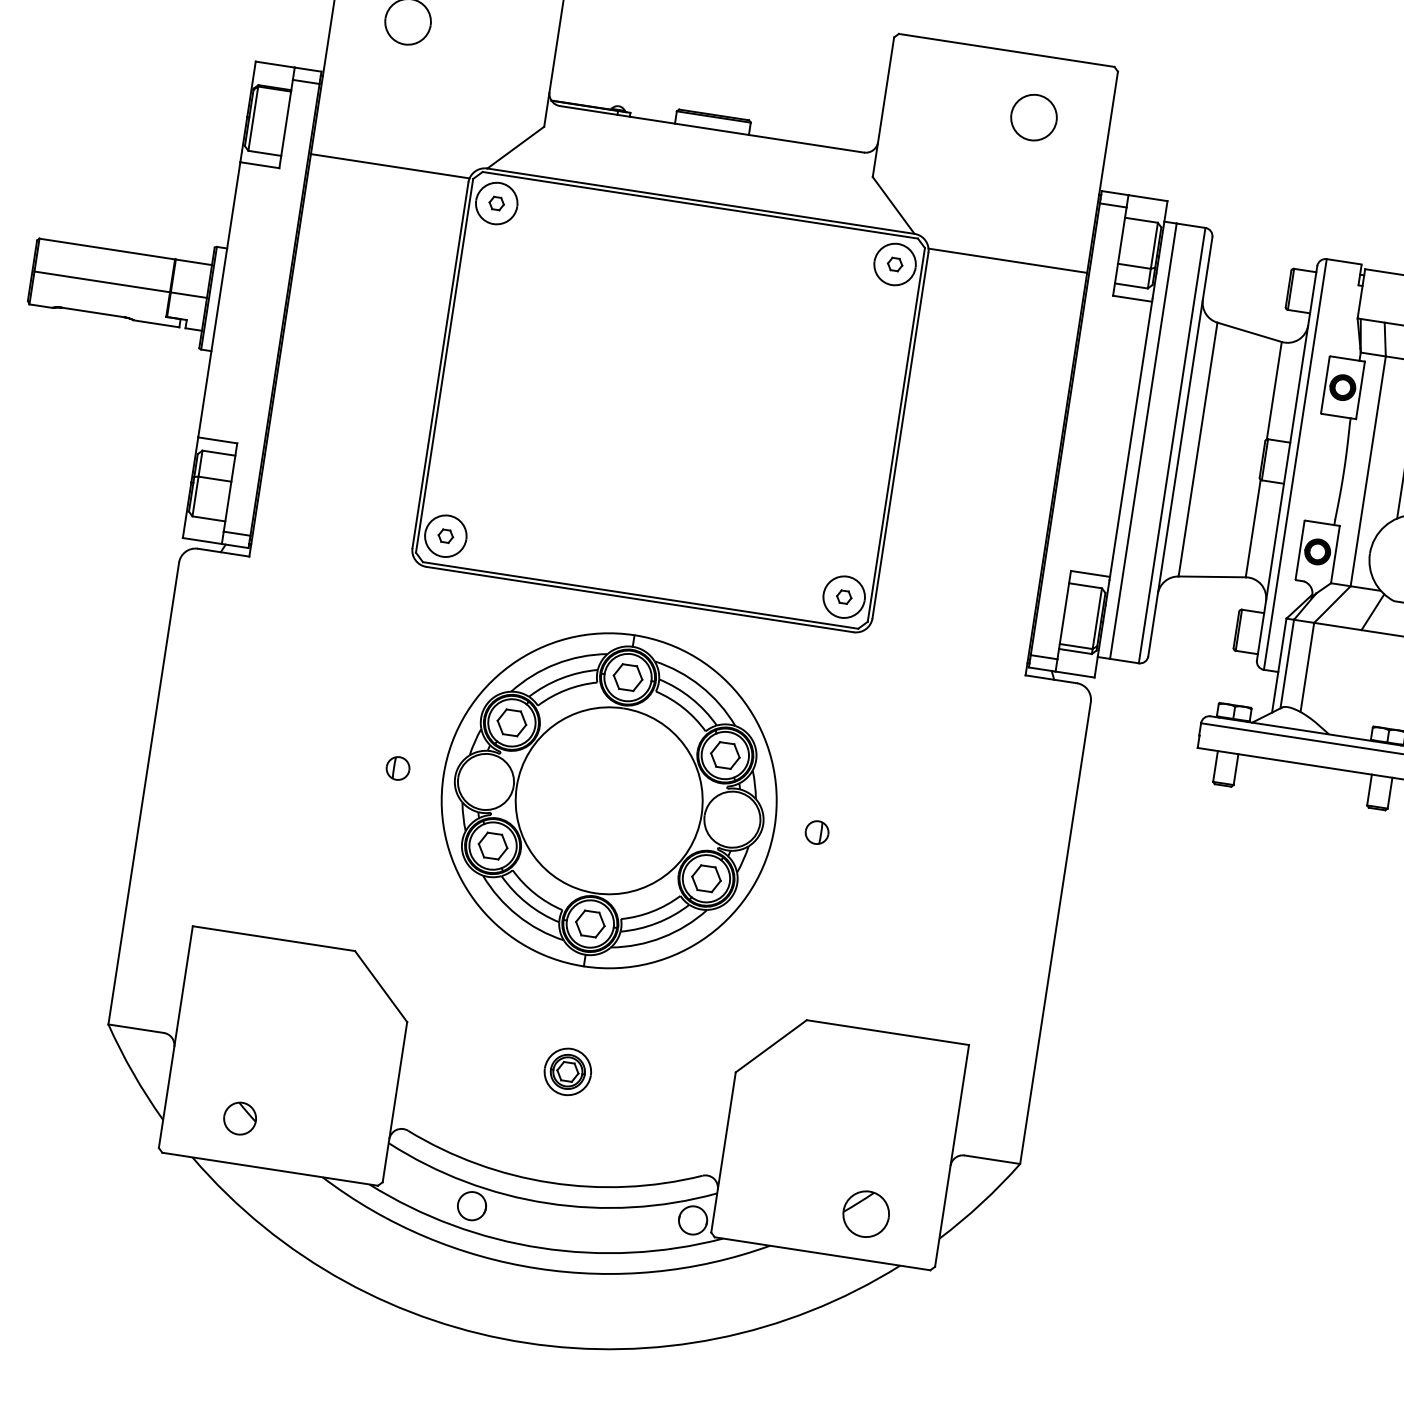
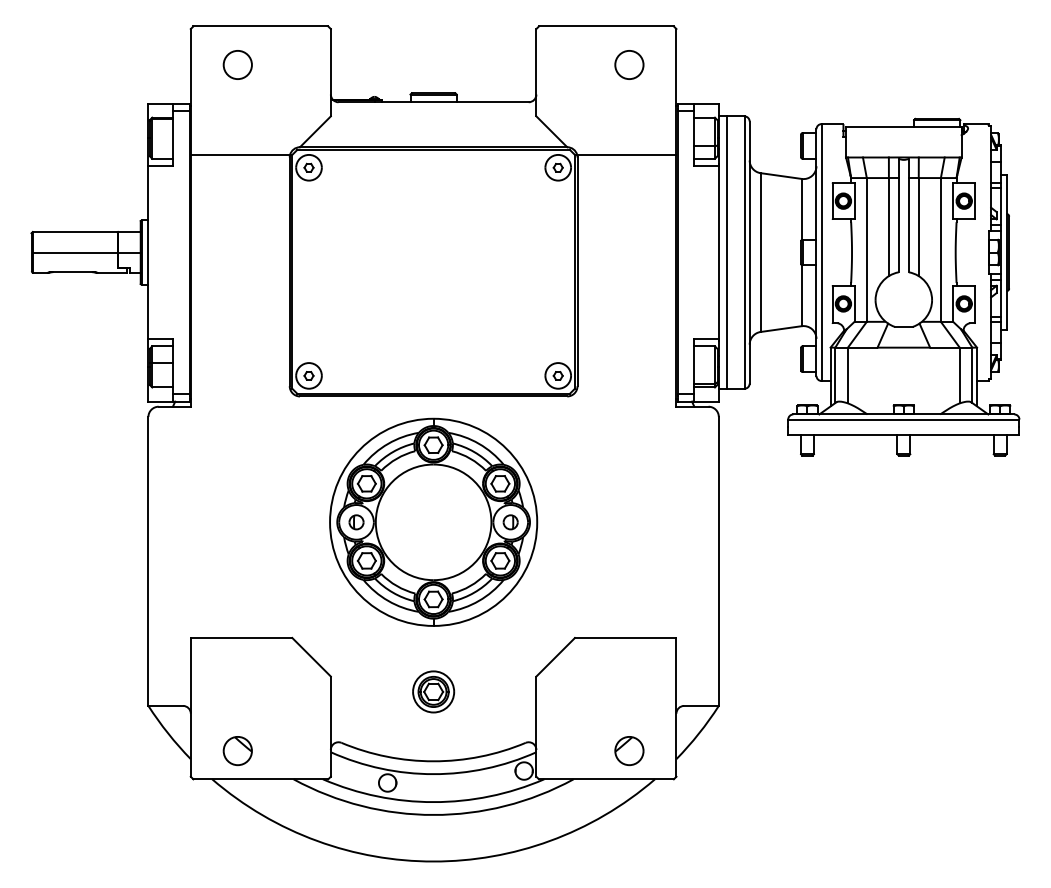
part: (397, 768) -> (356, 522), moved
part: (816, 832) -> (510, 522), moved
part: (567, 1071) -> (433, 691), size x1.43
part: (239, 1119) -> (237, 751), size x1.43

